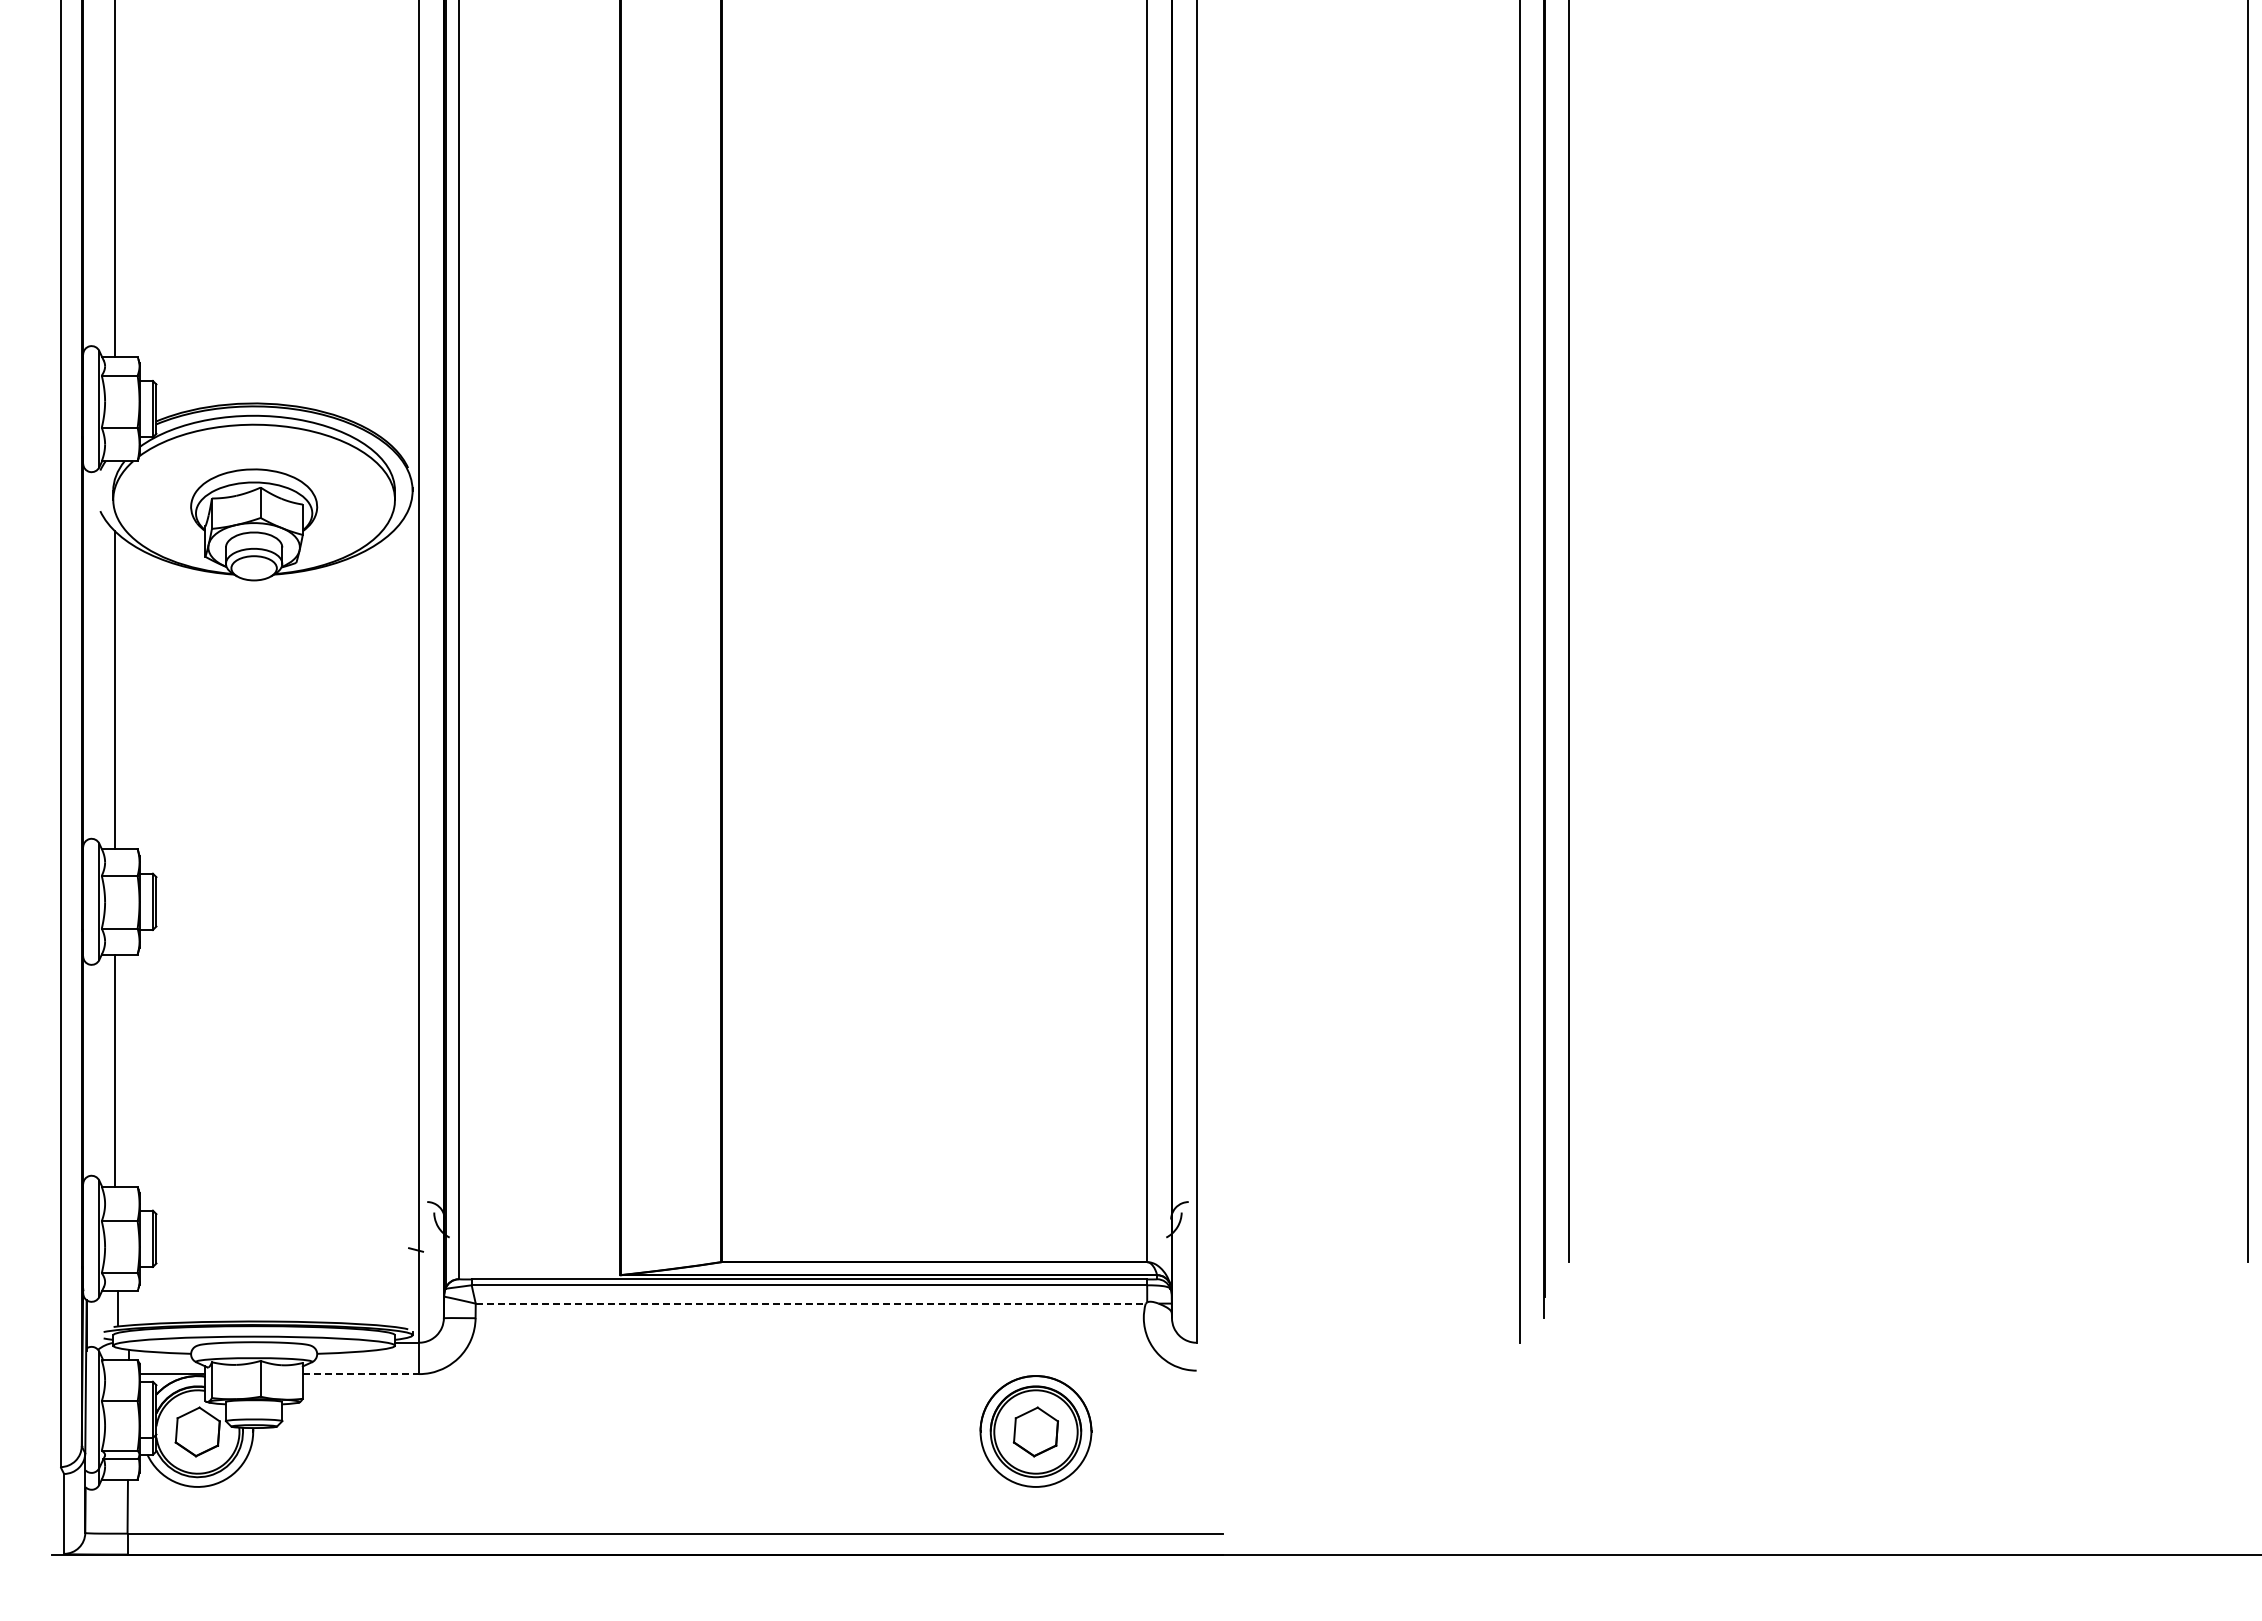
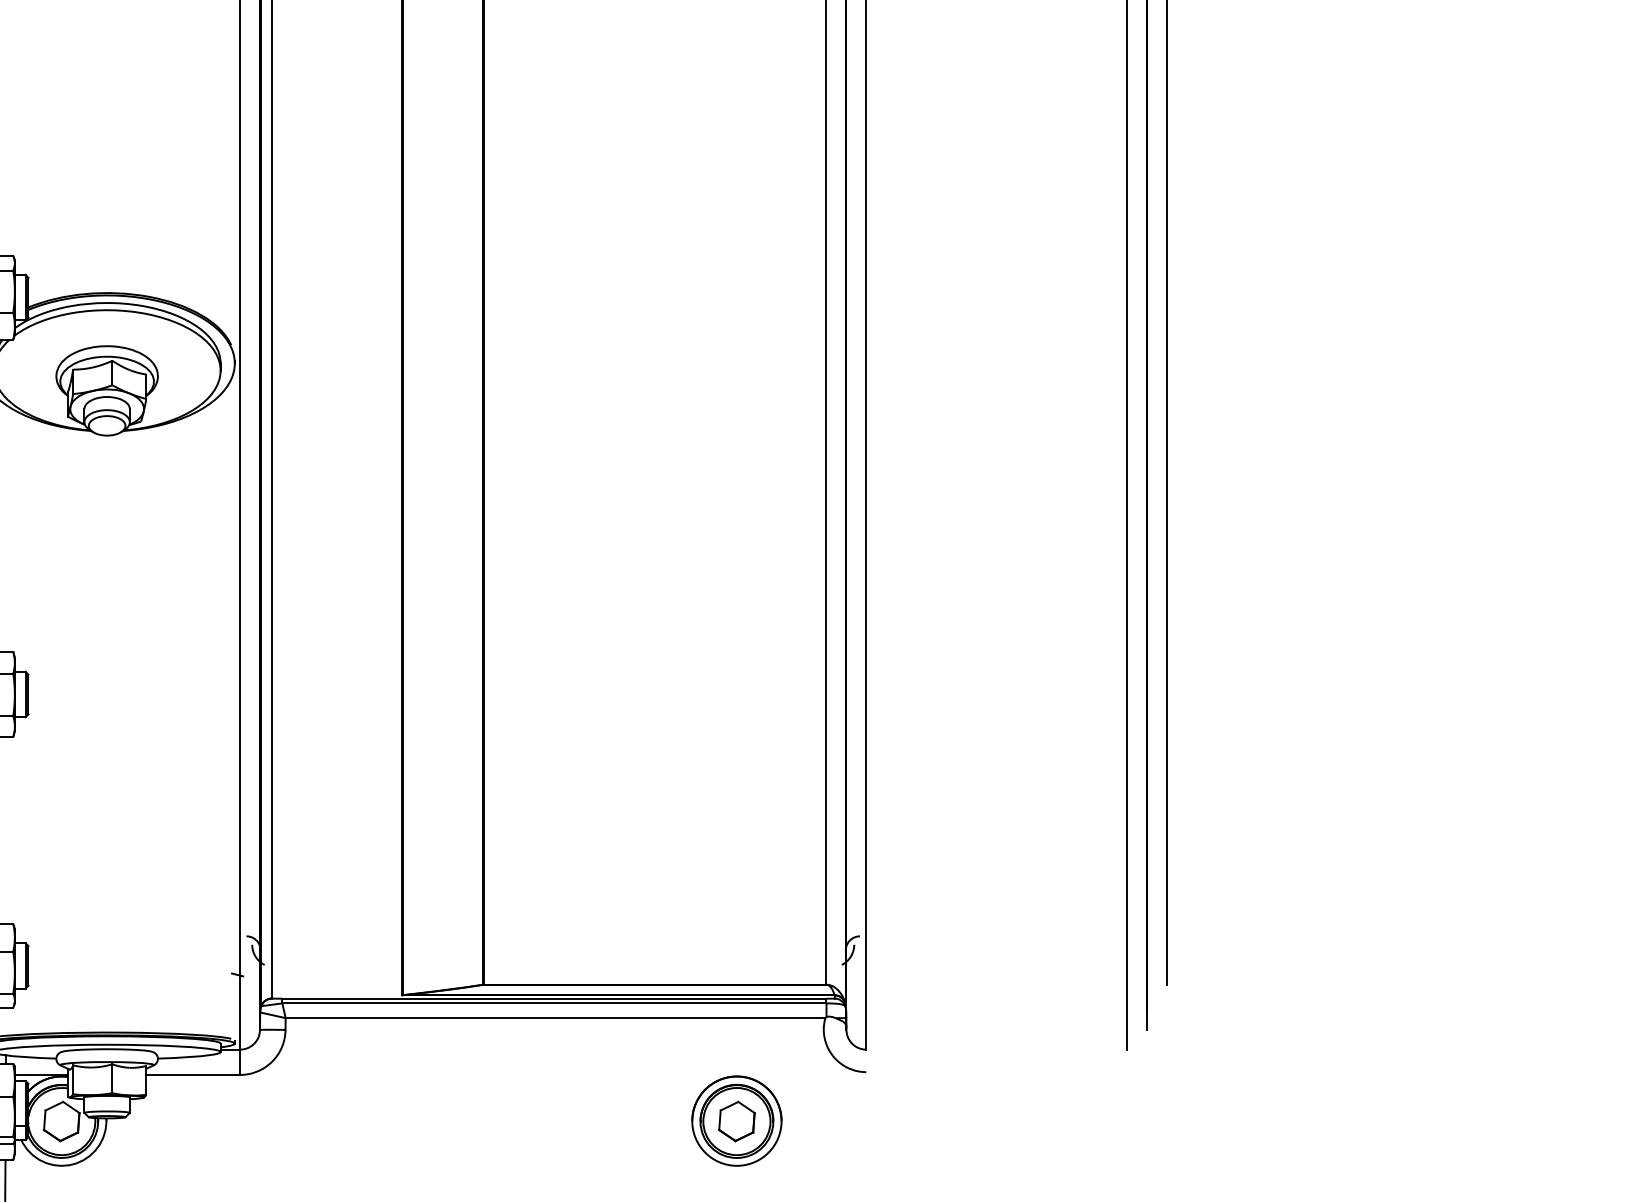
line: (810, 1303) -> (555, 1018), dashed -> solid
line: (361, 1374) -> (193, 1075), dashed -> solid

